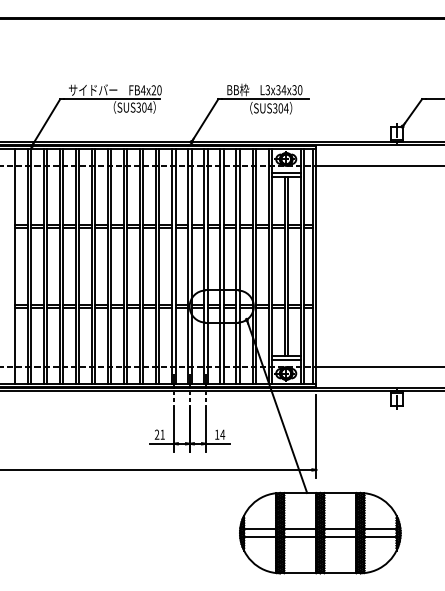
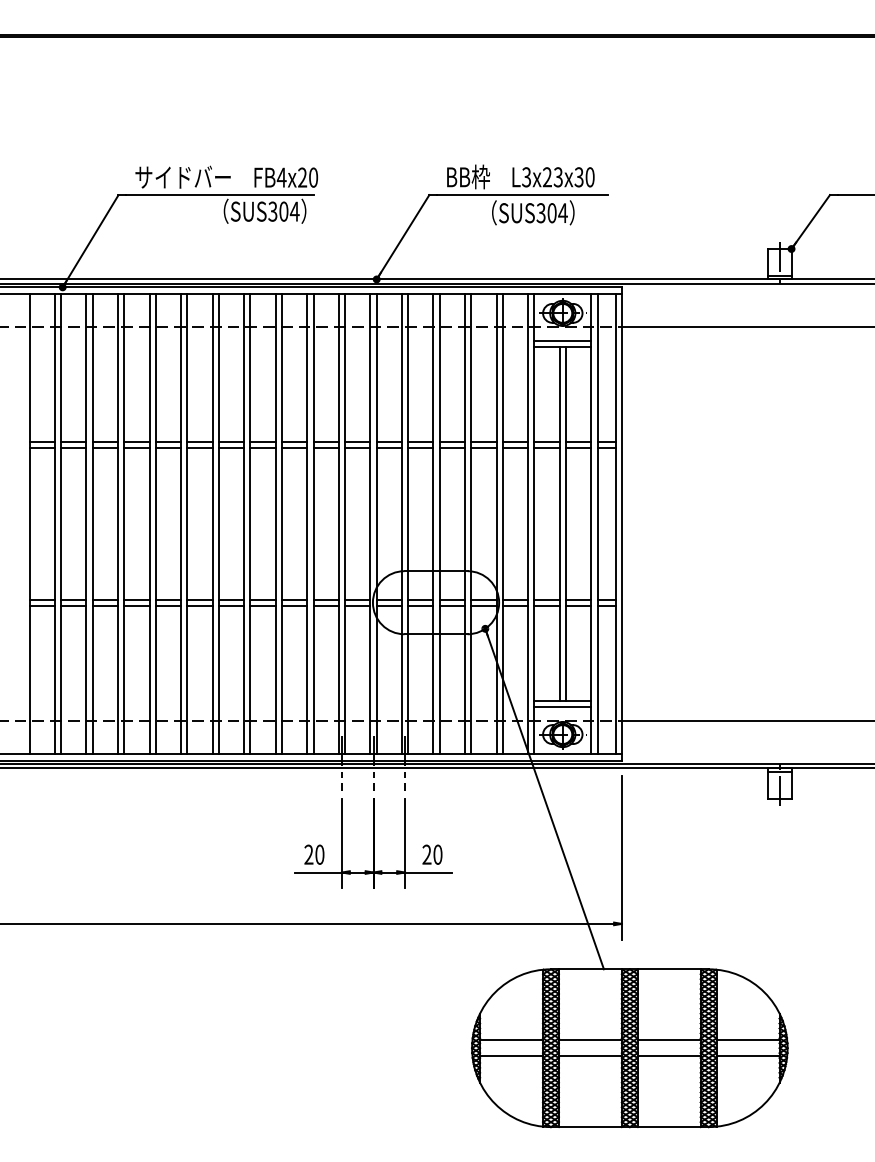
text: (281, 90) -> (553, 177), L3x34x30 -> L3x23x30
text: (162, 434) -> (319, 854), 21 -> 20
text: (219, 434) -> (431, 854), 14 -> 20

